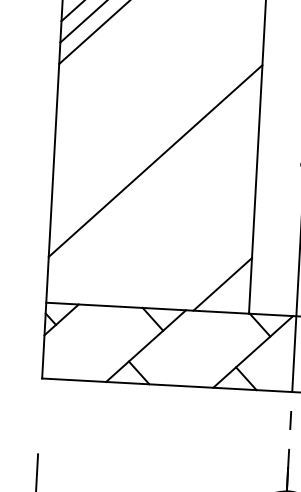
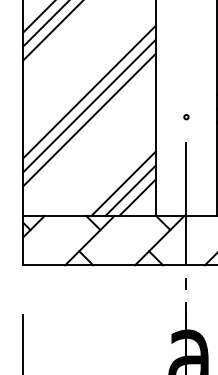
line: (157, 118) -> (89, 92), added
line: (156, 140) -> (89, 106), added
line: (202, 261) -> (123, 183), added
line: (212, 272) -> (130, 190), added

